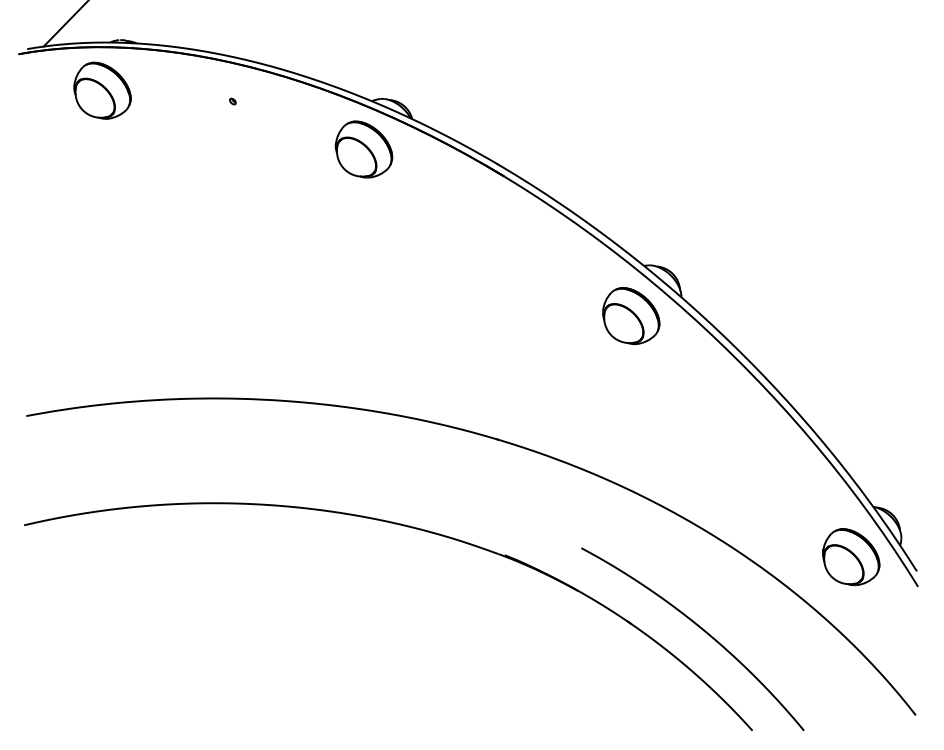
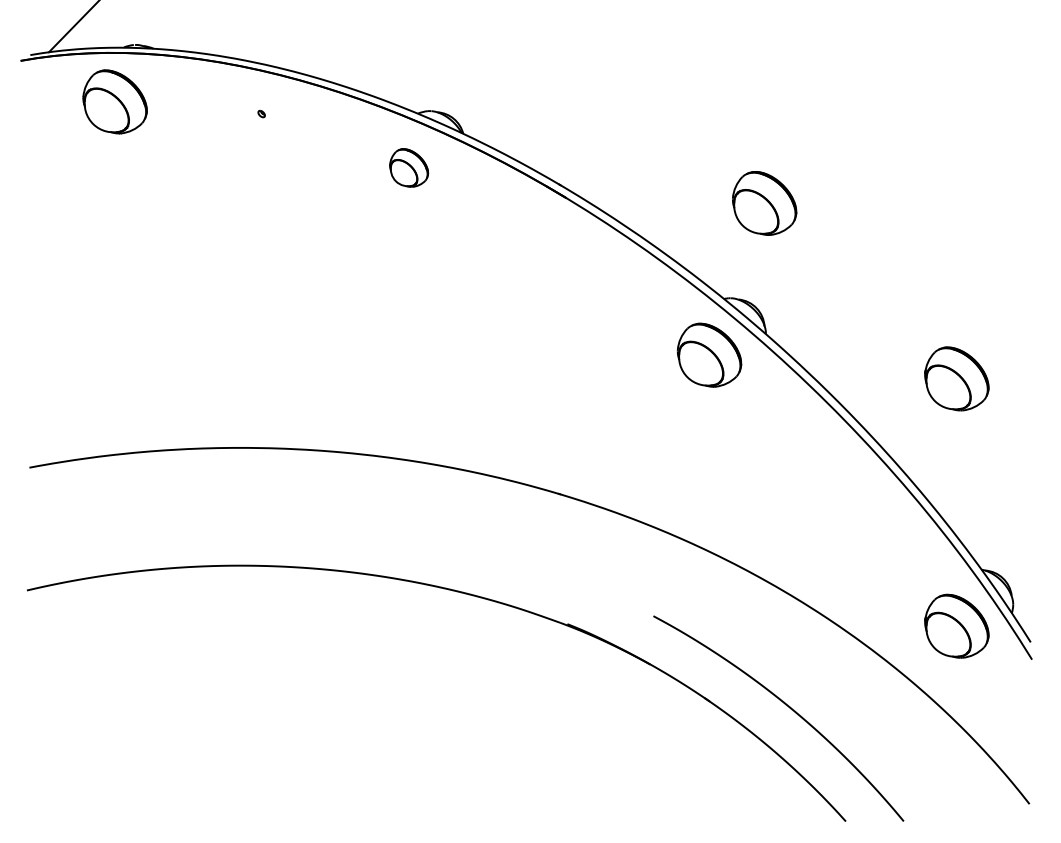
part: (363, 149) -> (408, 167), size x0.6
part: (680, 181) -> (764, 203), added
part: (851, 337) -> (957, 379), added

